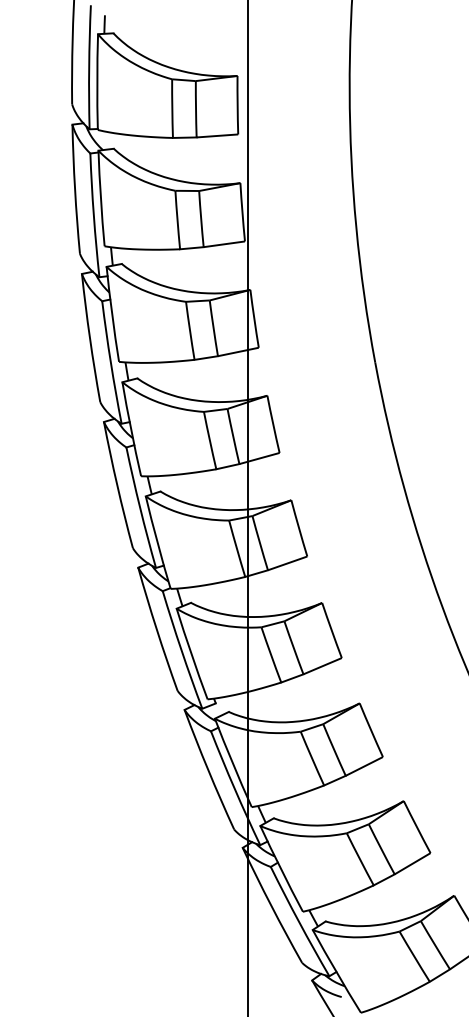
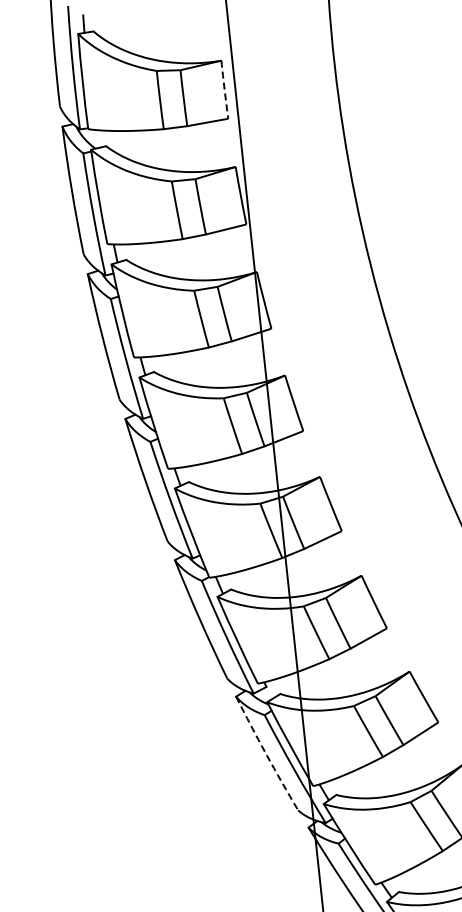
arc: (237, 105) -> (224, 90), solid -> dashed
arc: (208, 770) -> (266, 754), solid -> dashed

